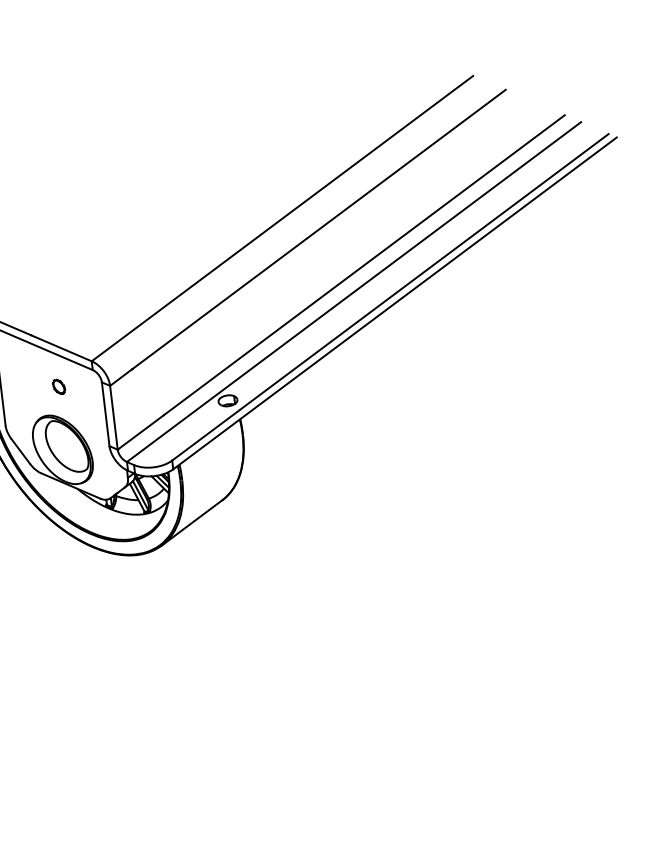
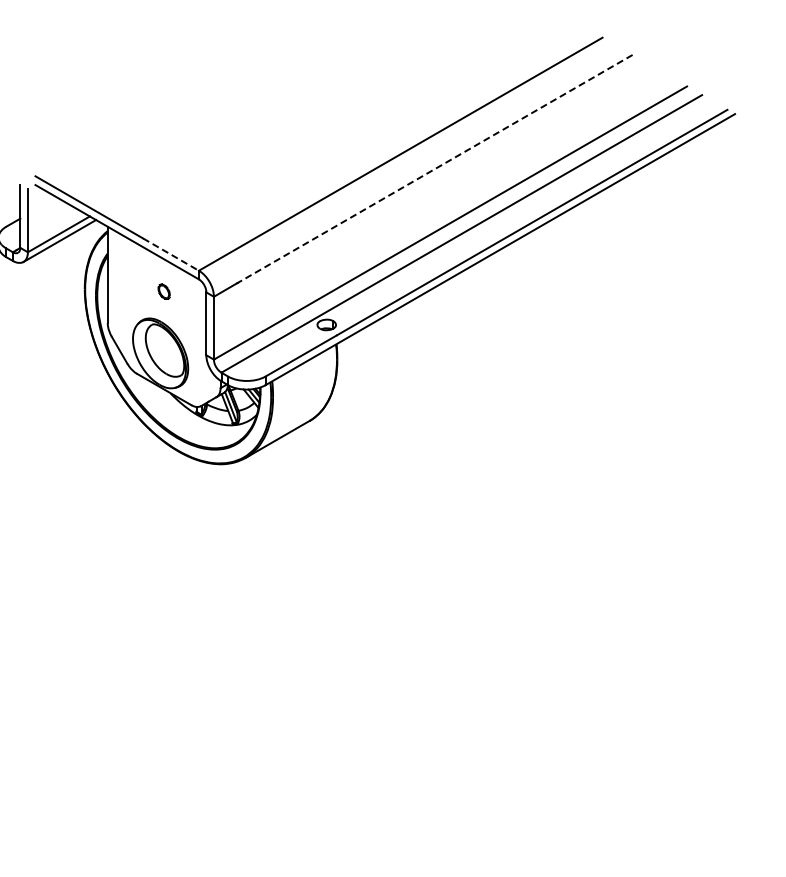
line: (318, 230) -> (434, 169), solid -> dashed
line: (61, 348) -> (171, 254), solid -> dashed

